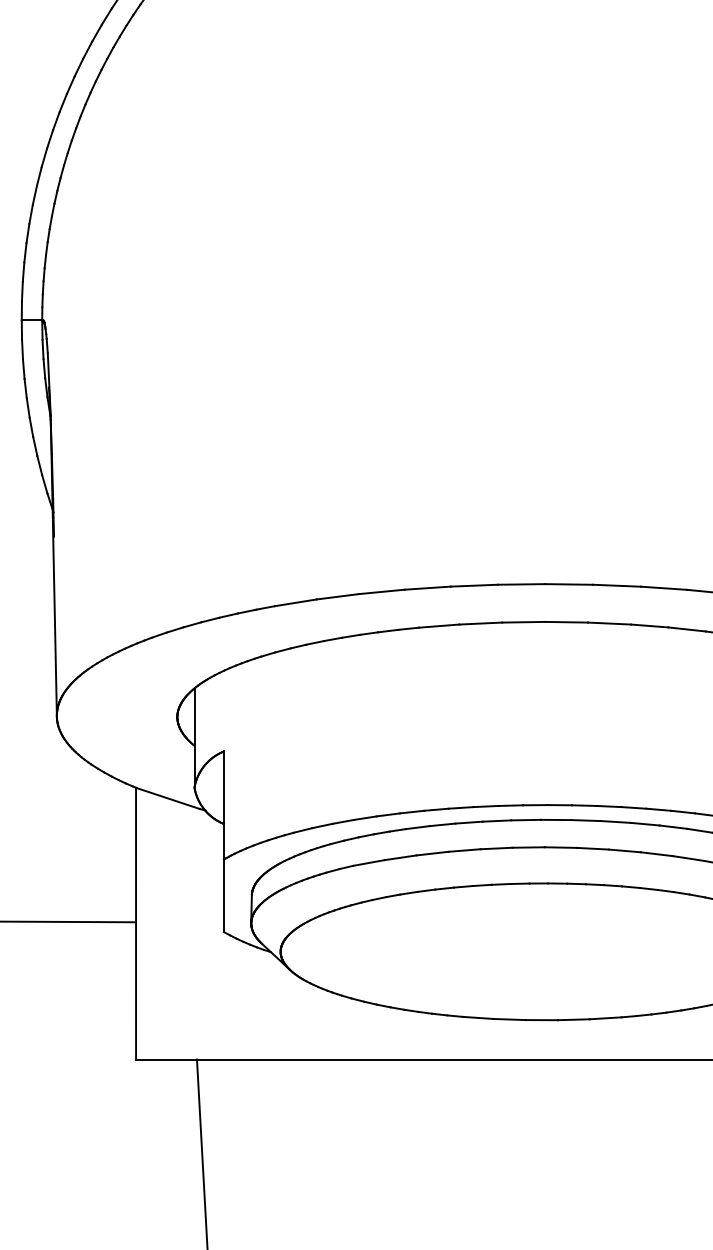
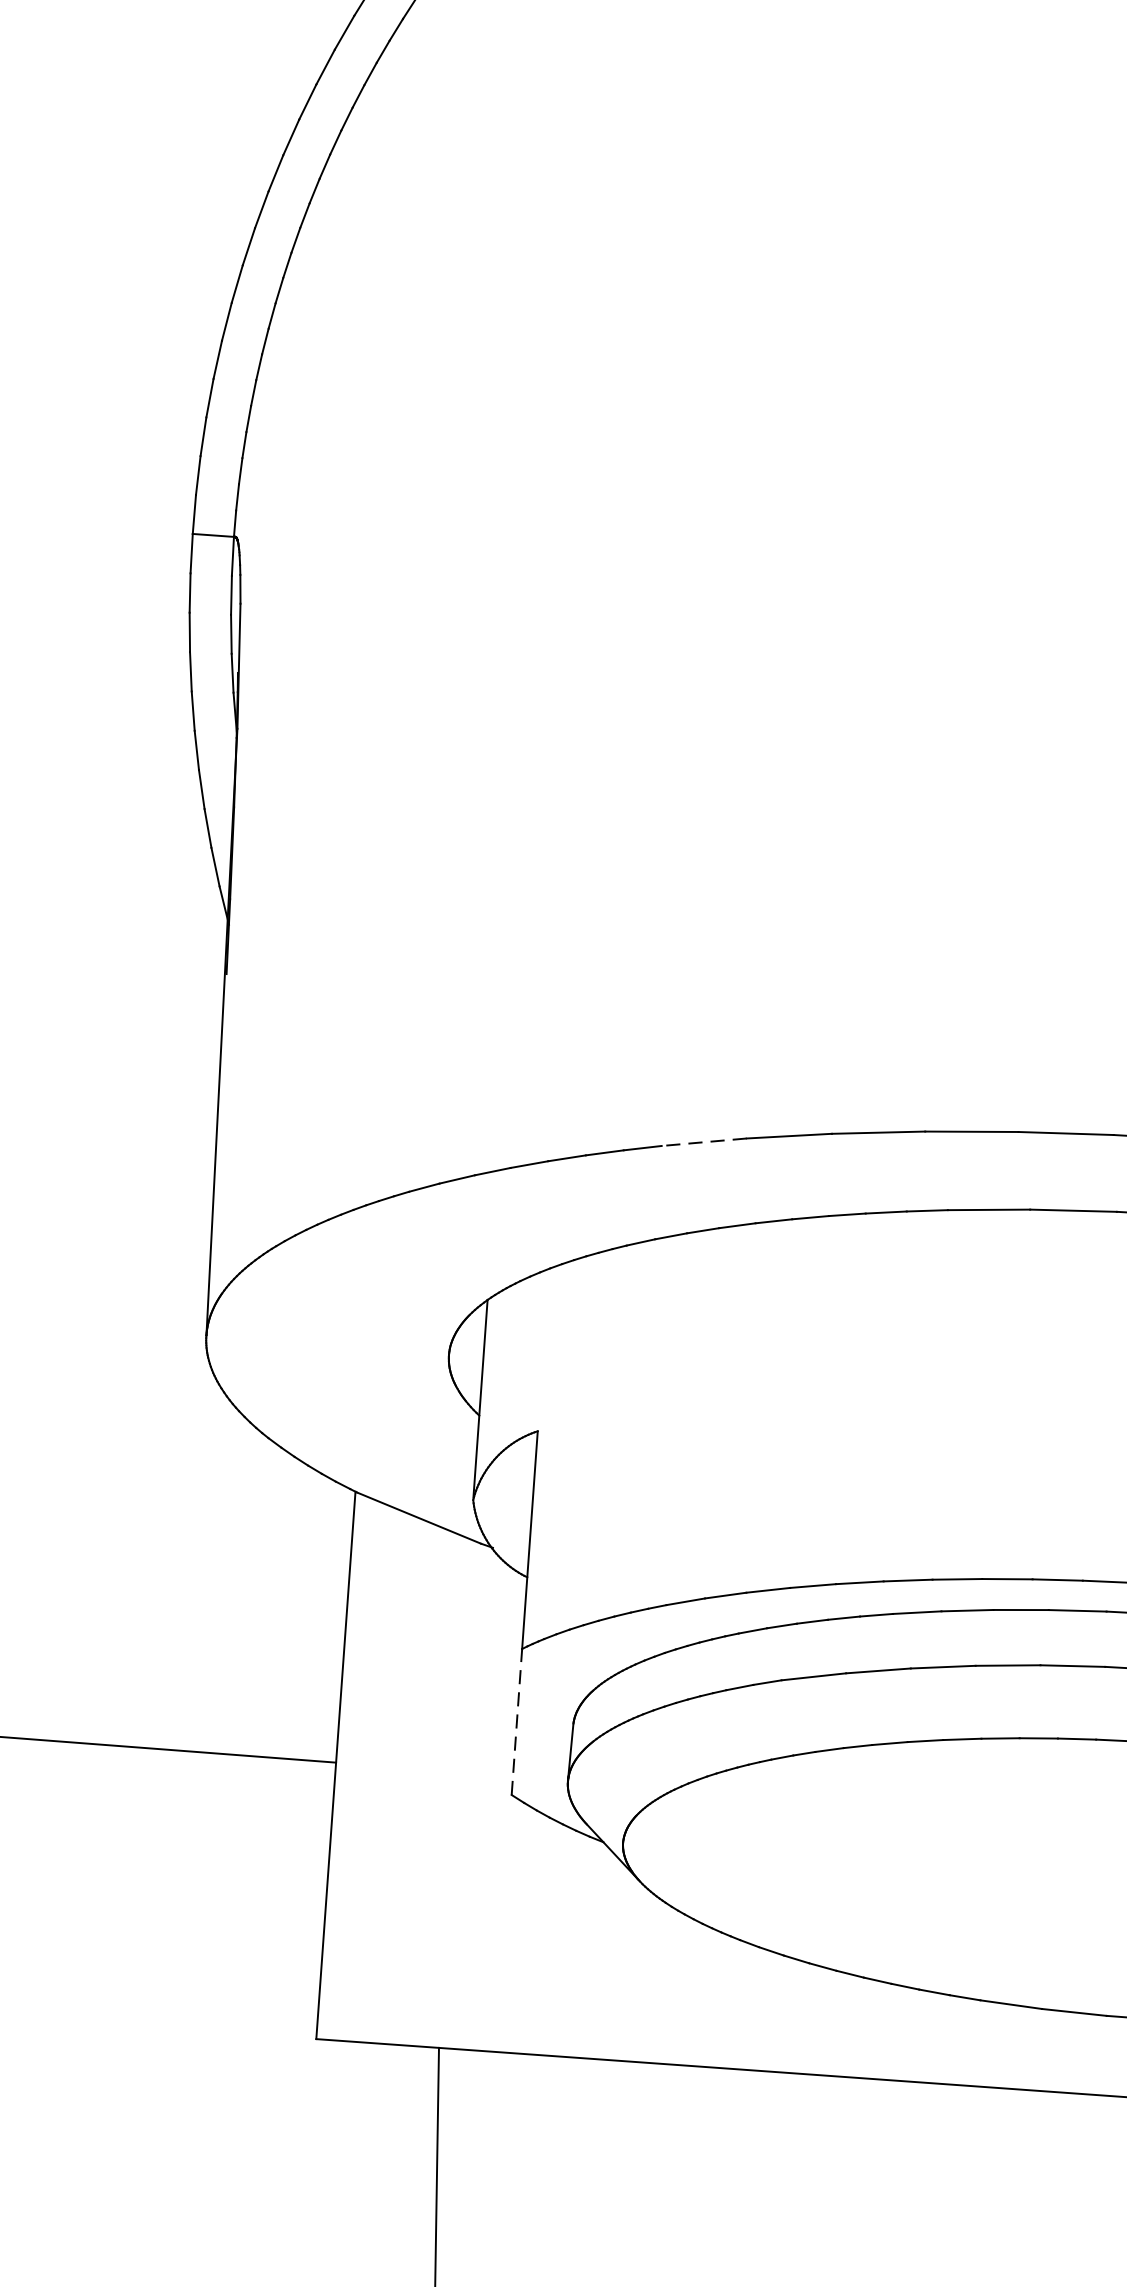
line: (295, 602) -> (703, 1141), solid -> dashed
line: (223, 895) -> (516, 1721), solid -> dashed

